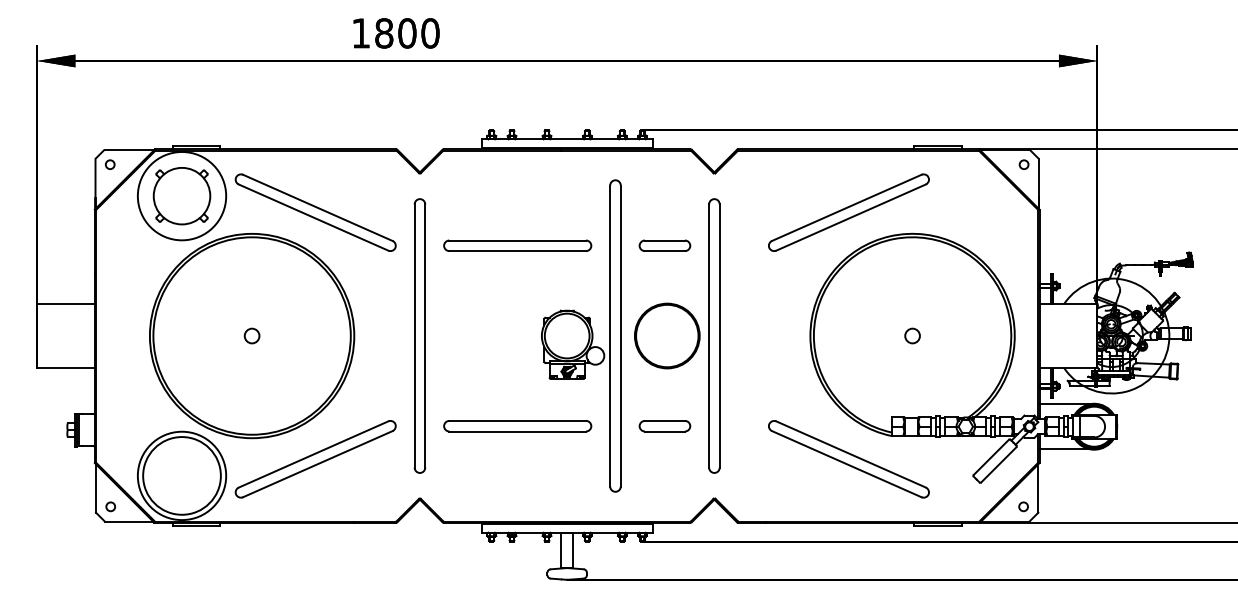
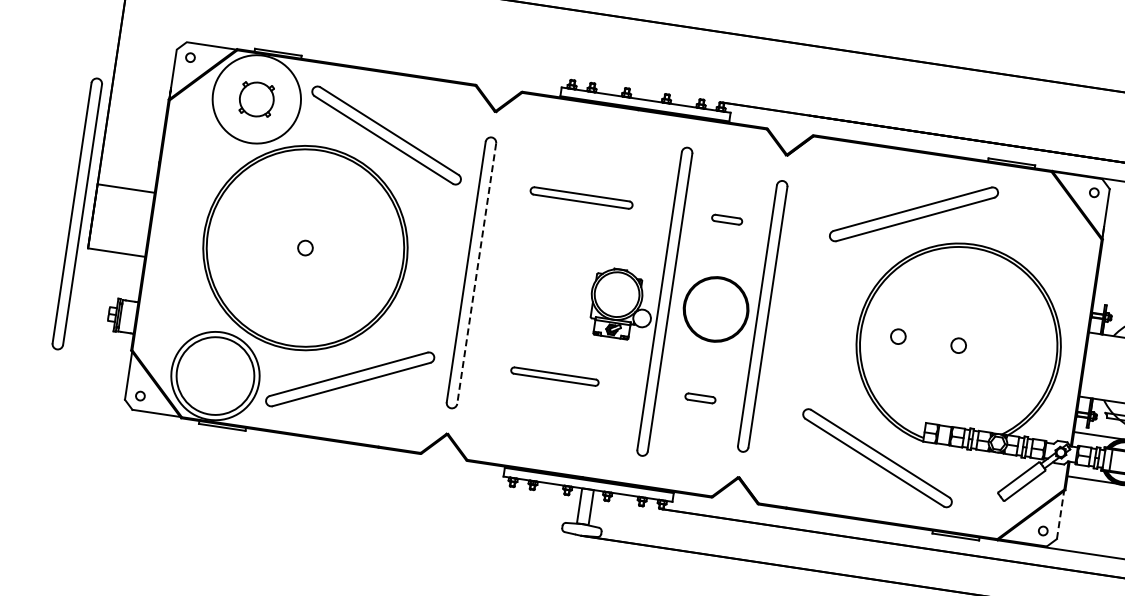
part: (181, 196) -> (256, 99), size x0.6
part: (517, 245) -> (581, 197), size x0.7
part: (664, 245) -> (726, 219), size x0.6
part: (21, 335) -> (77, 213), added
circle: (851, 335) -> (898, 336), added
line: (425, 336) -> (476, 274), solid -> dashed
part: (517, 426) -> (554, 376), size x0.6
part: (664, 426) -> (699, 398), size x0.6
line: (1038, 488) -> (1060, 515), solid -> dashed

